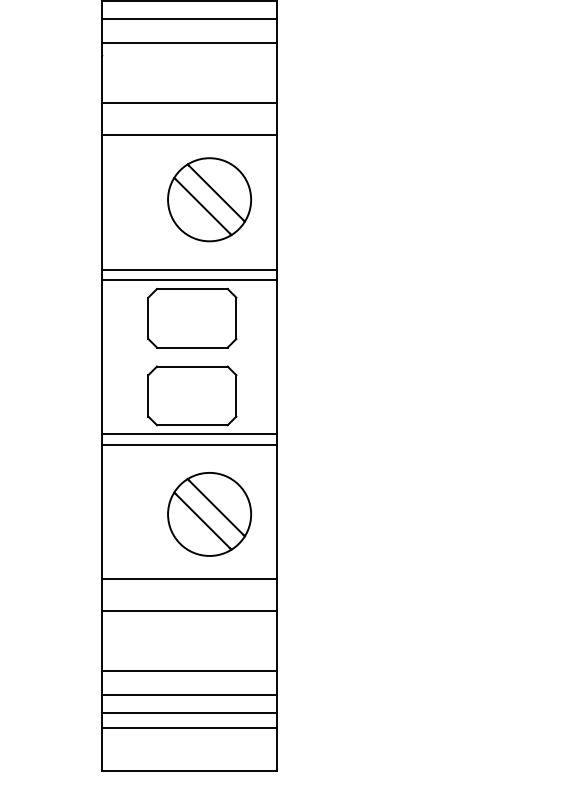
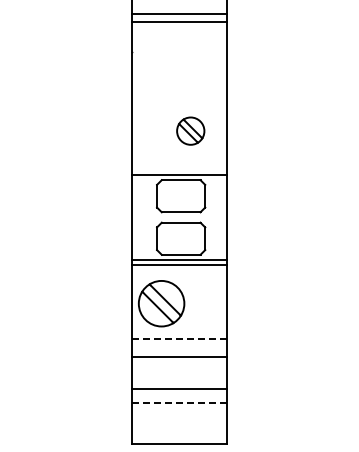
line: (189, 19) -> (179, 32), removed
line: (189, 43) -> (179, 45), removed
line: (189, 103) -> (179, 78), removed
line: (189, 134) -> (179, 95), removed
part: (209, 198) -> (190, 130), size x0.6
line: (189, 269) -> (179, 169), removed
part: (209, 514) -> (161, 303), moved
line: (189, 579) -> (179, 339), solid -> dashed
line: (189, 694) -> (179, 402), solid -> dashed
line: (189, 712) -> (179, 412), removed
line: (189, 727) -> (179, 420), removed

